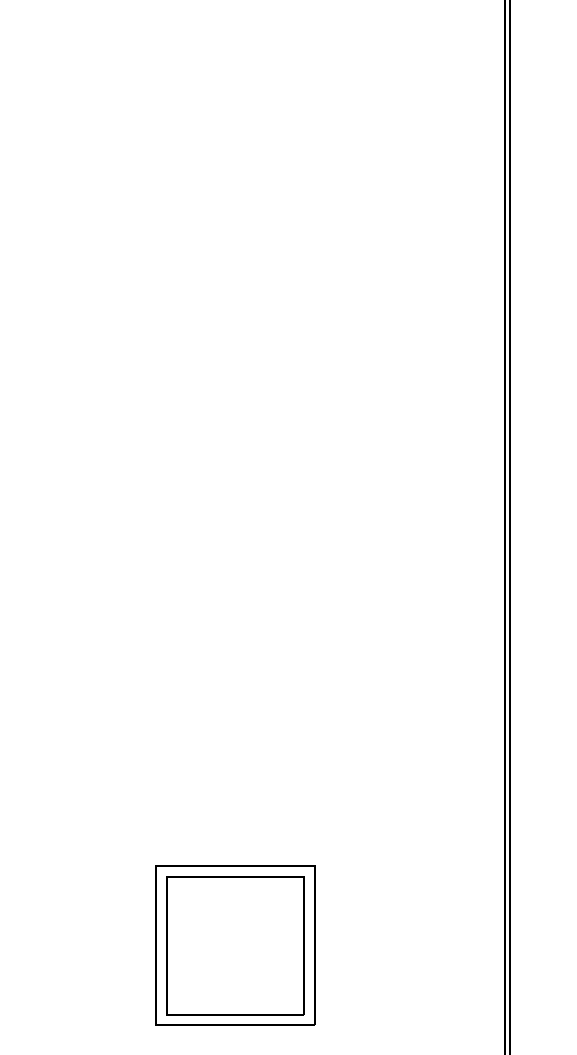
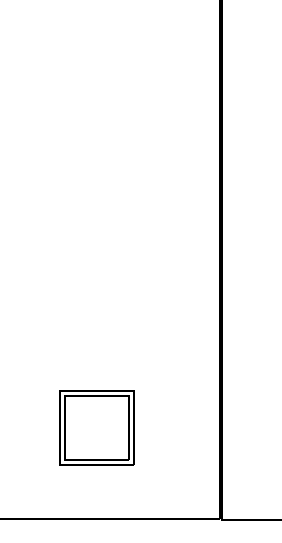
part: (234, 944) -> (96, 427), moved

